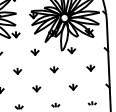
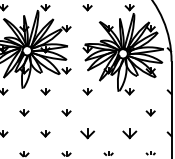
part: (54, 69) -> (108, 112), removed
part: (73, 86) -> (129, 133), size x1.6
part: (36, 88) -> (87, 133), size x1.6

